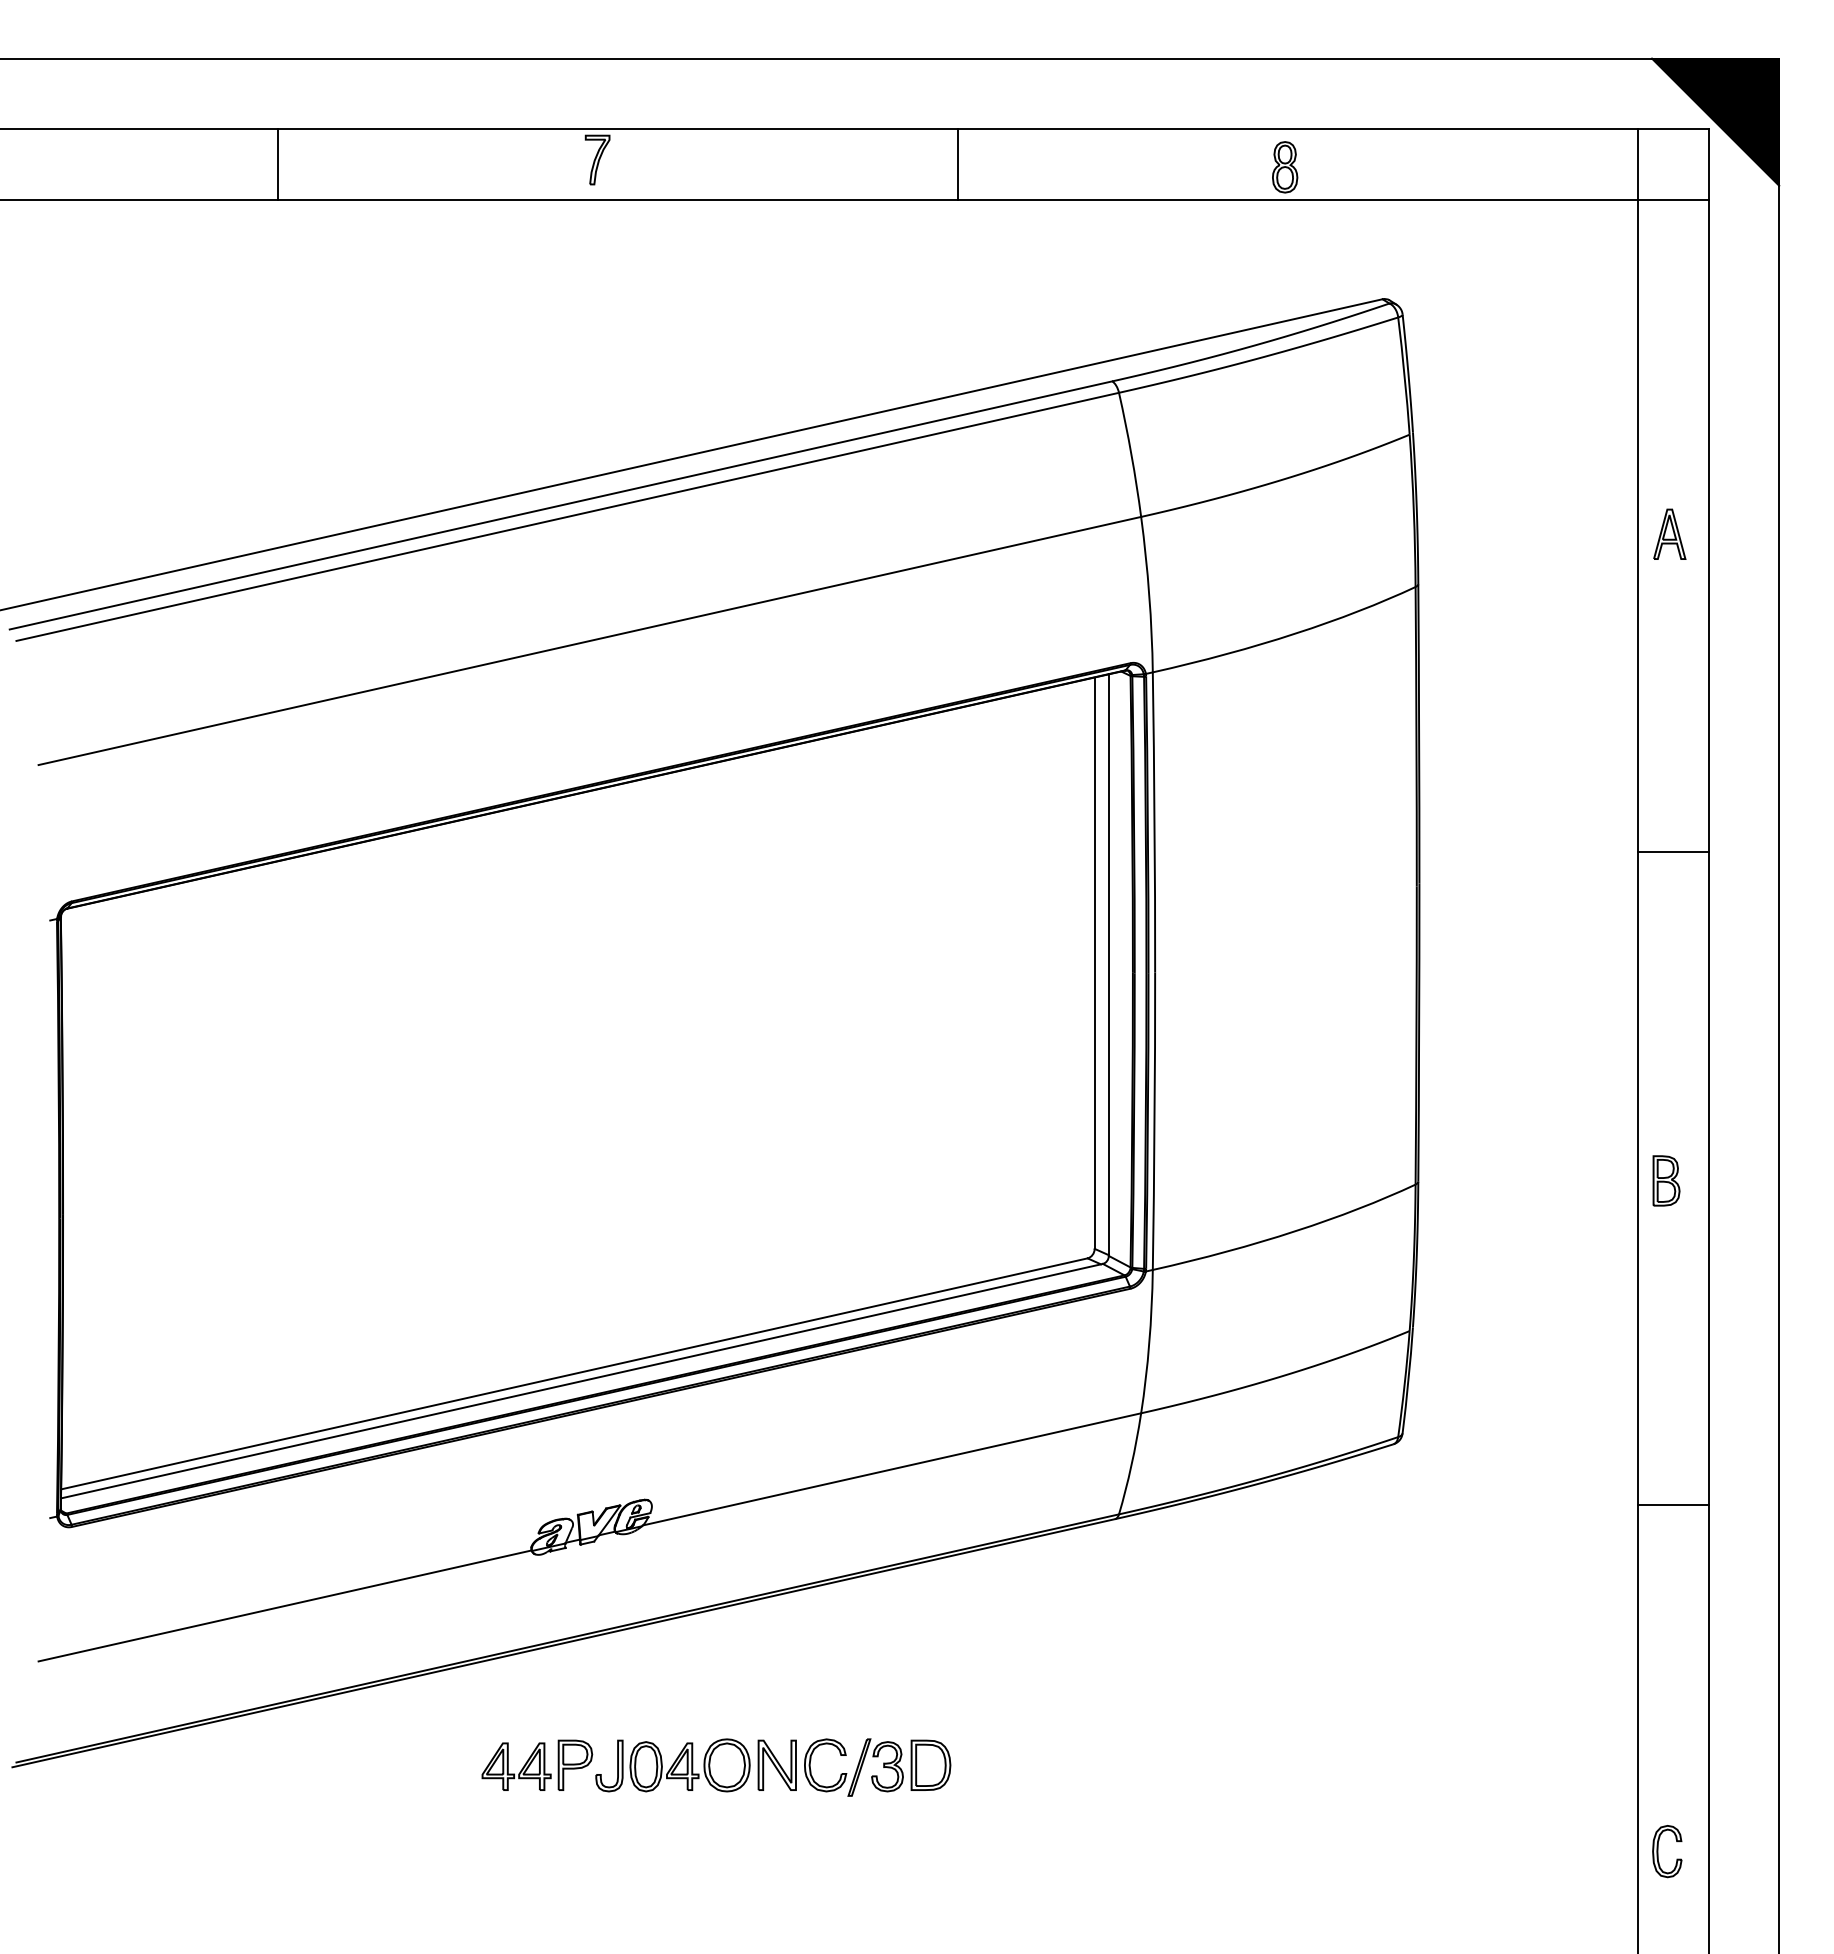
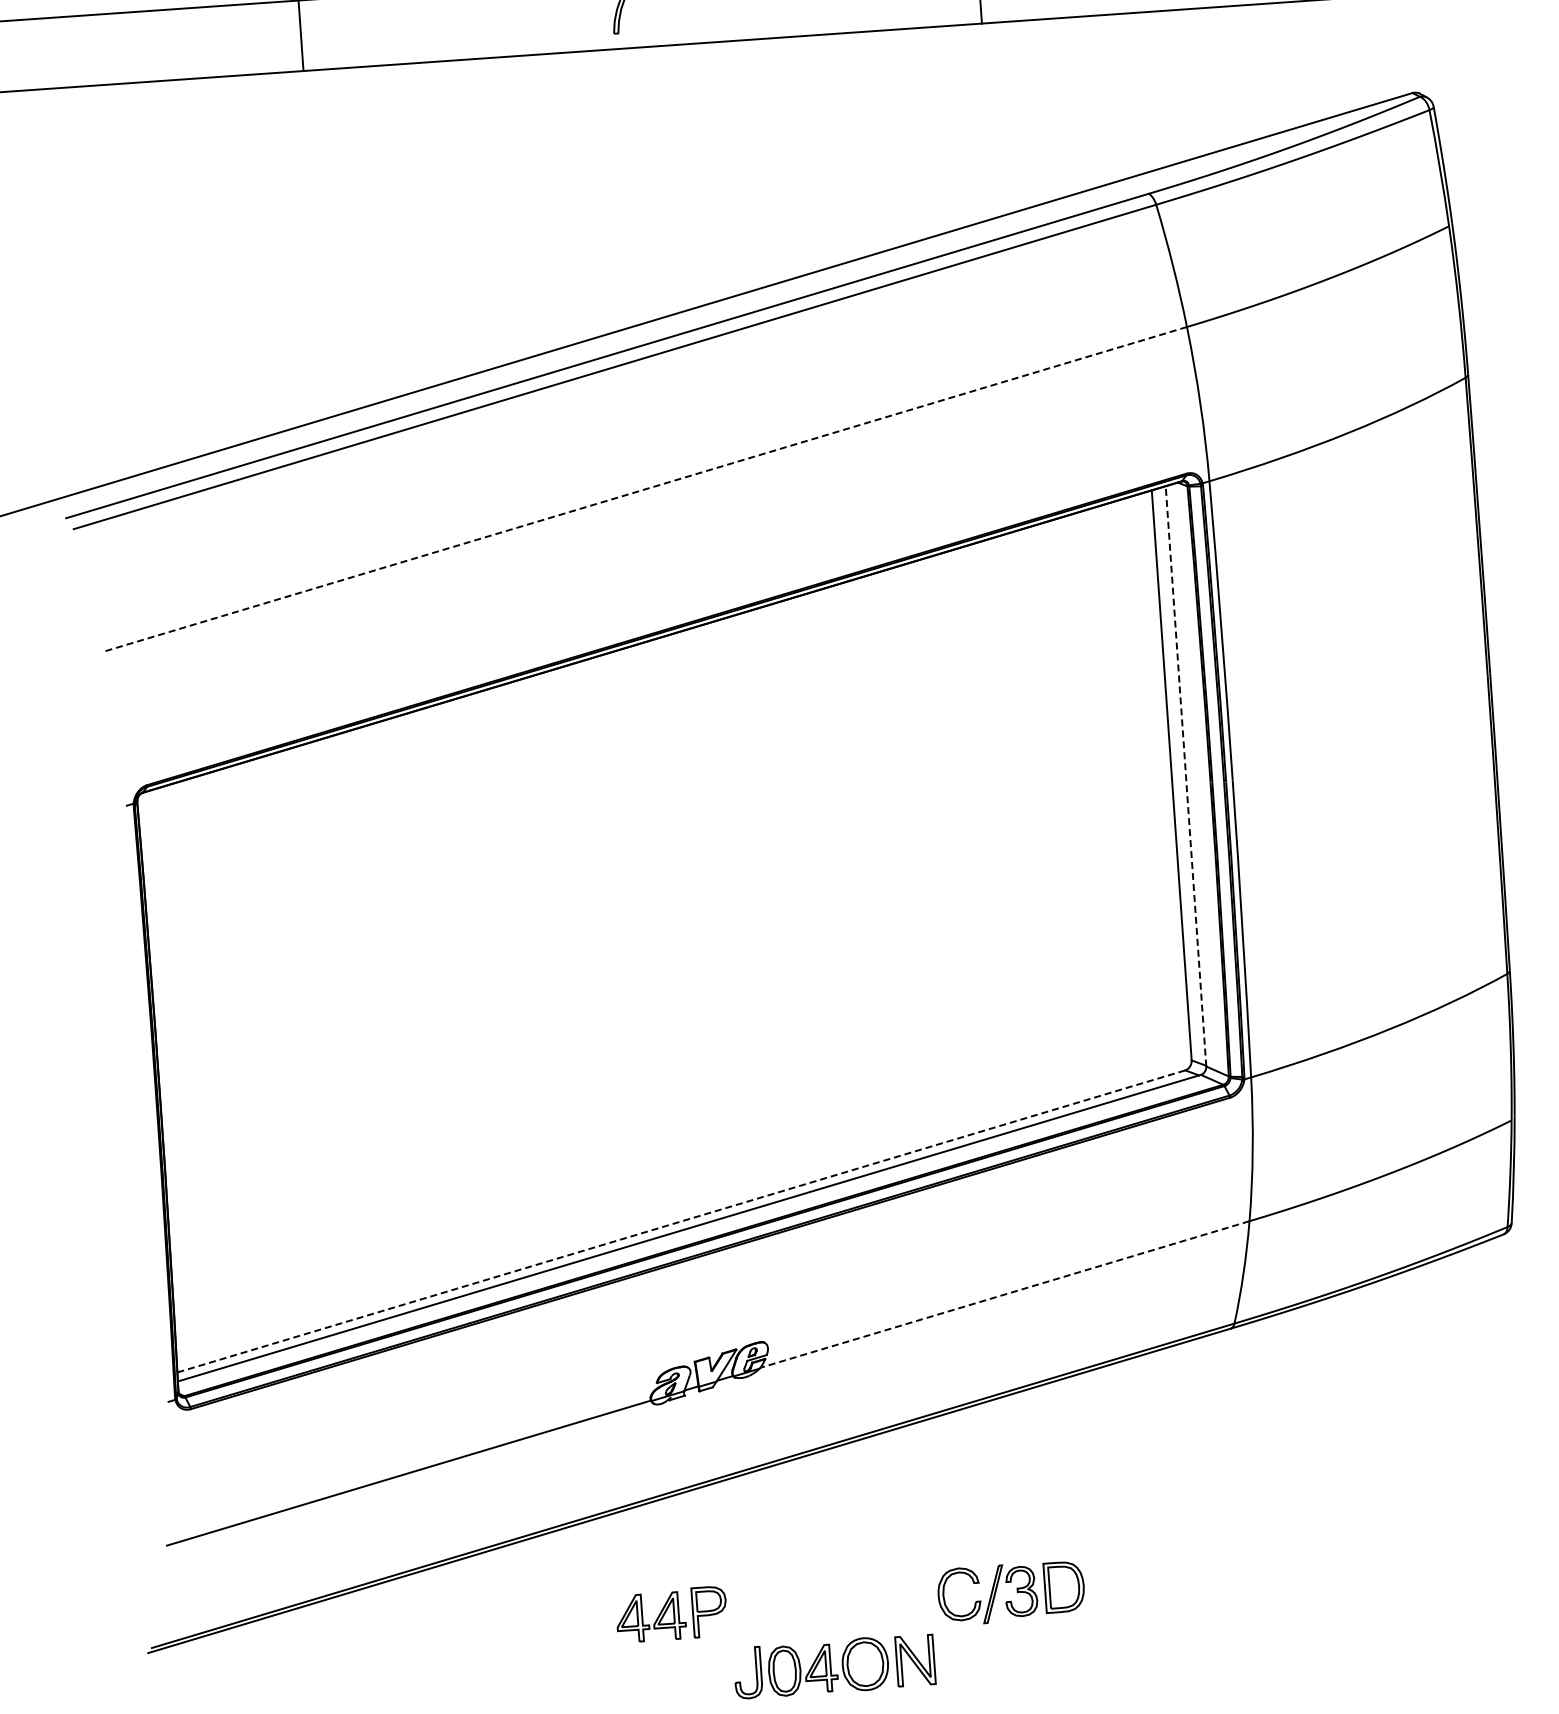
line: (589, 641) -> (645, 489), solid -> dashed
line: (1108, 965) -> (1185, 776), solid -> dashed
line: (574, 1373) -> (681, 1221), solid -> dashed
line: (891, 1469) -> (1004, 1294), solid -> dashed
part: (695, 1765) -> (833, 1666), moved

